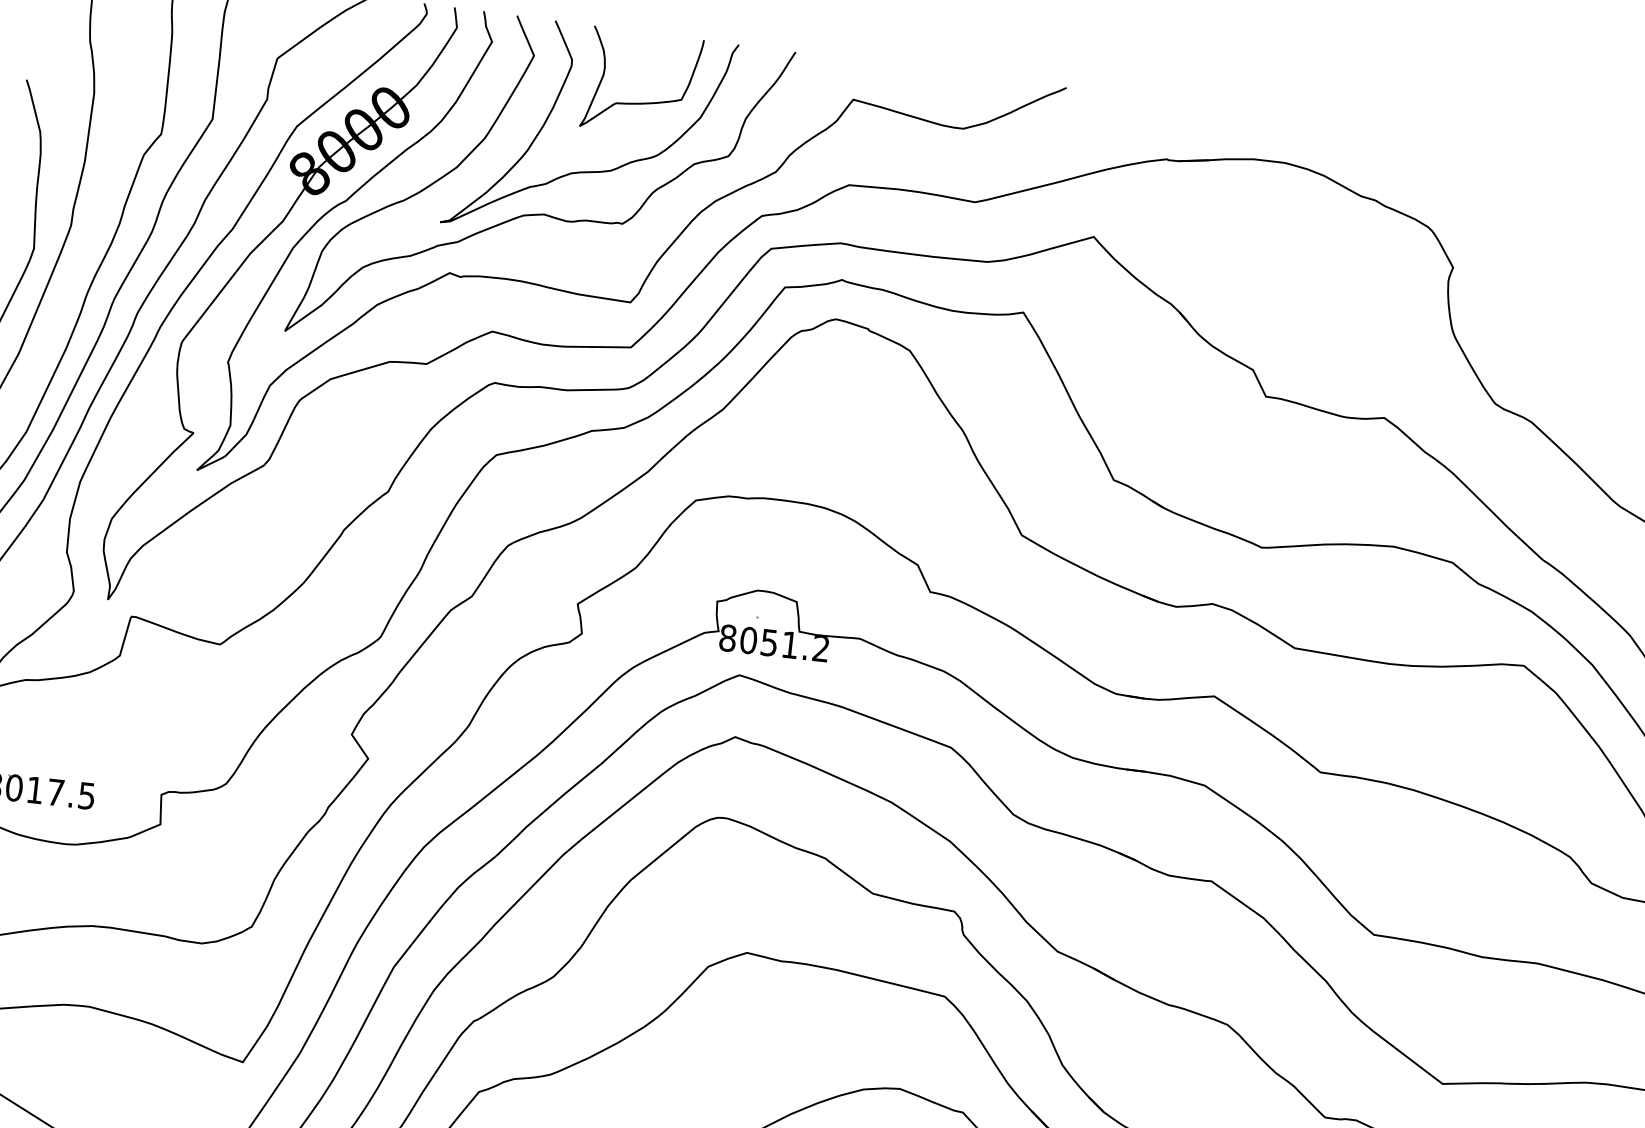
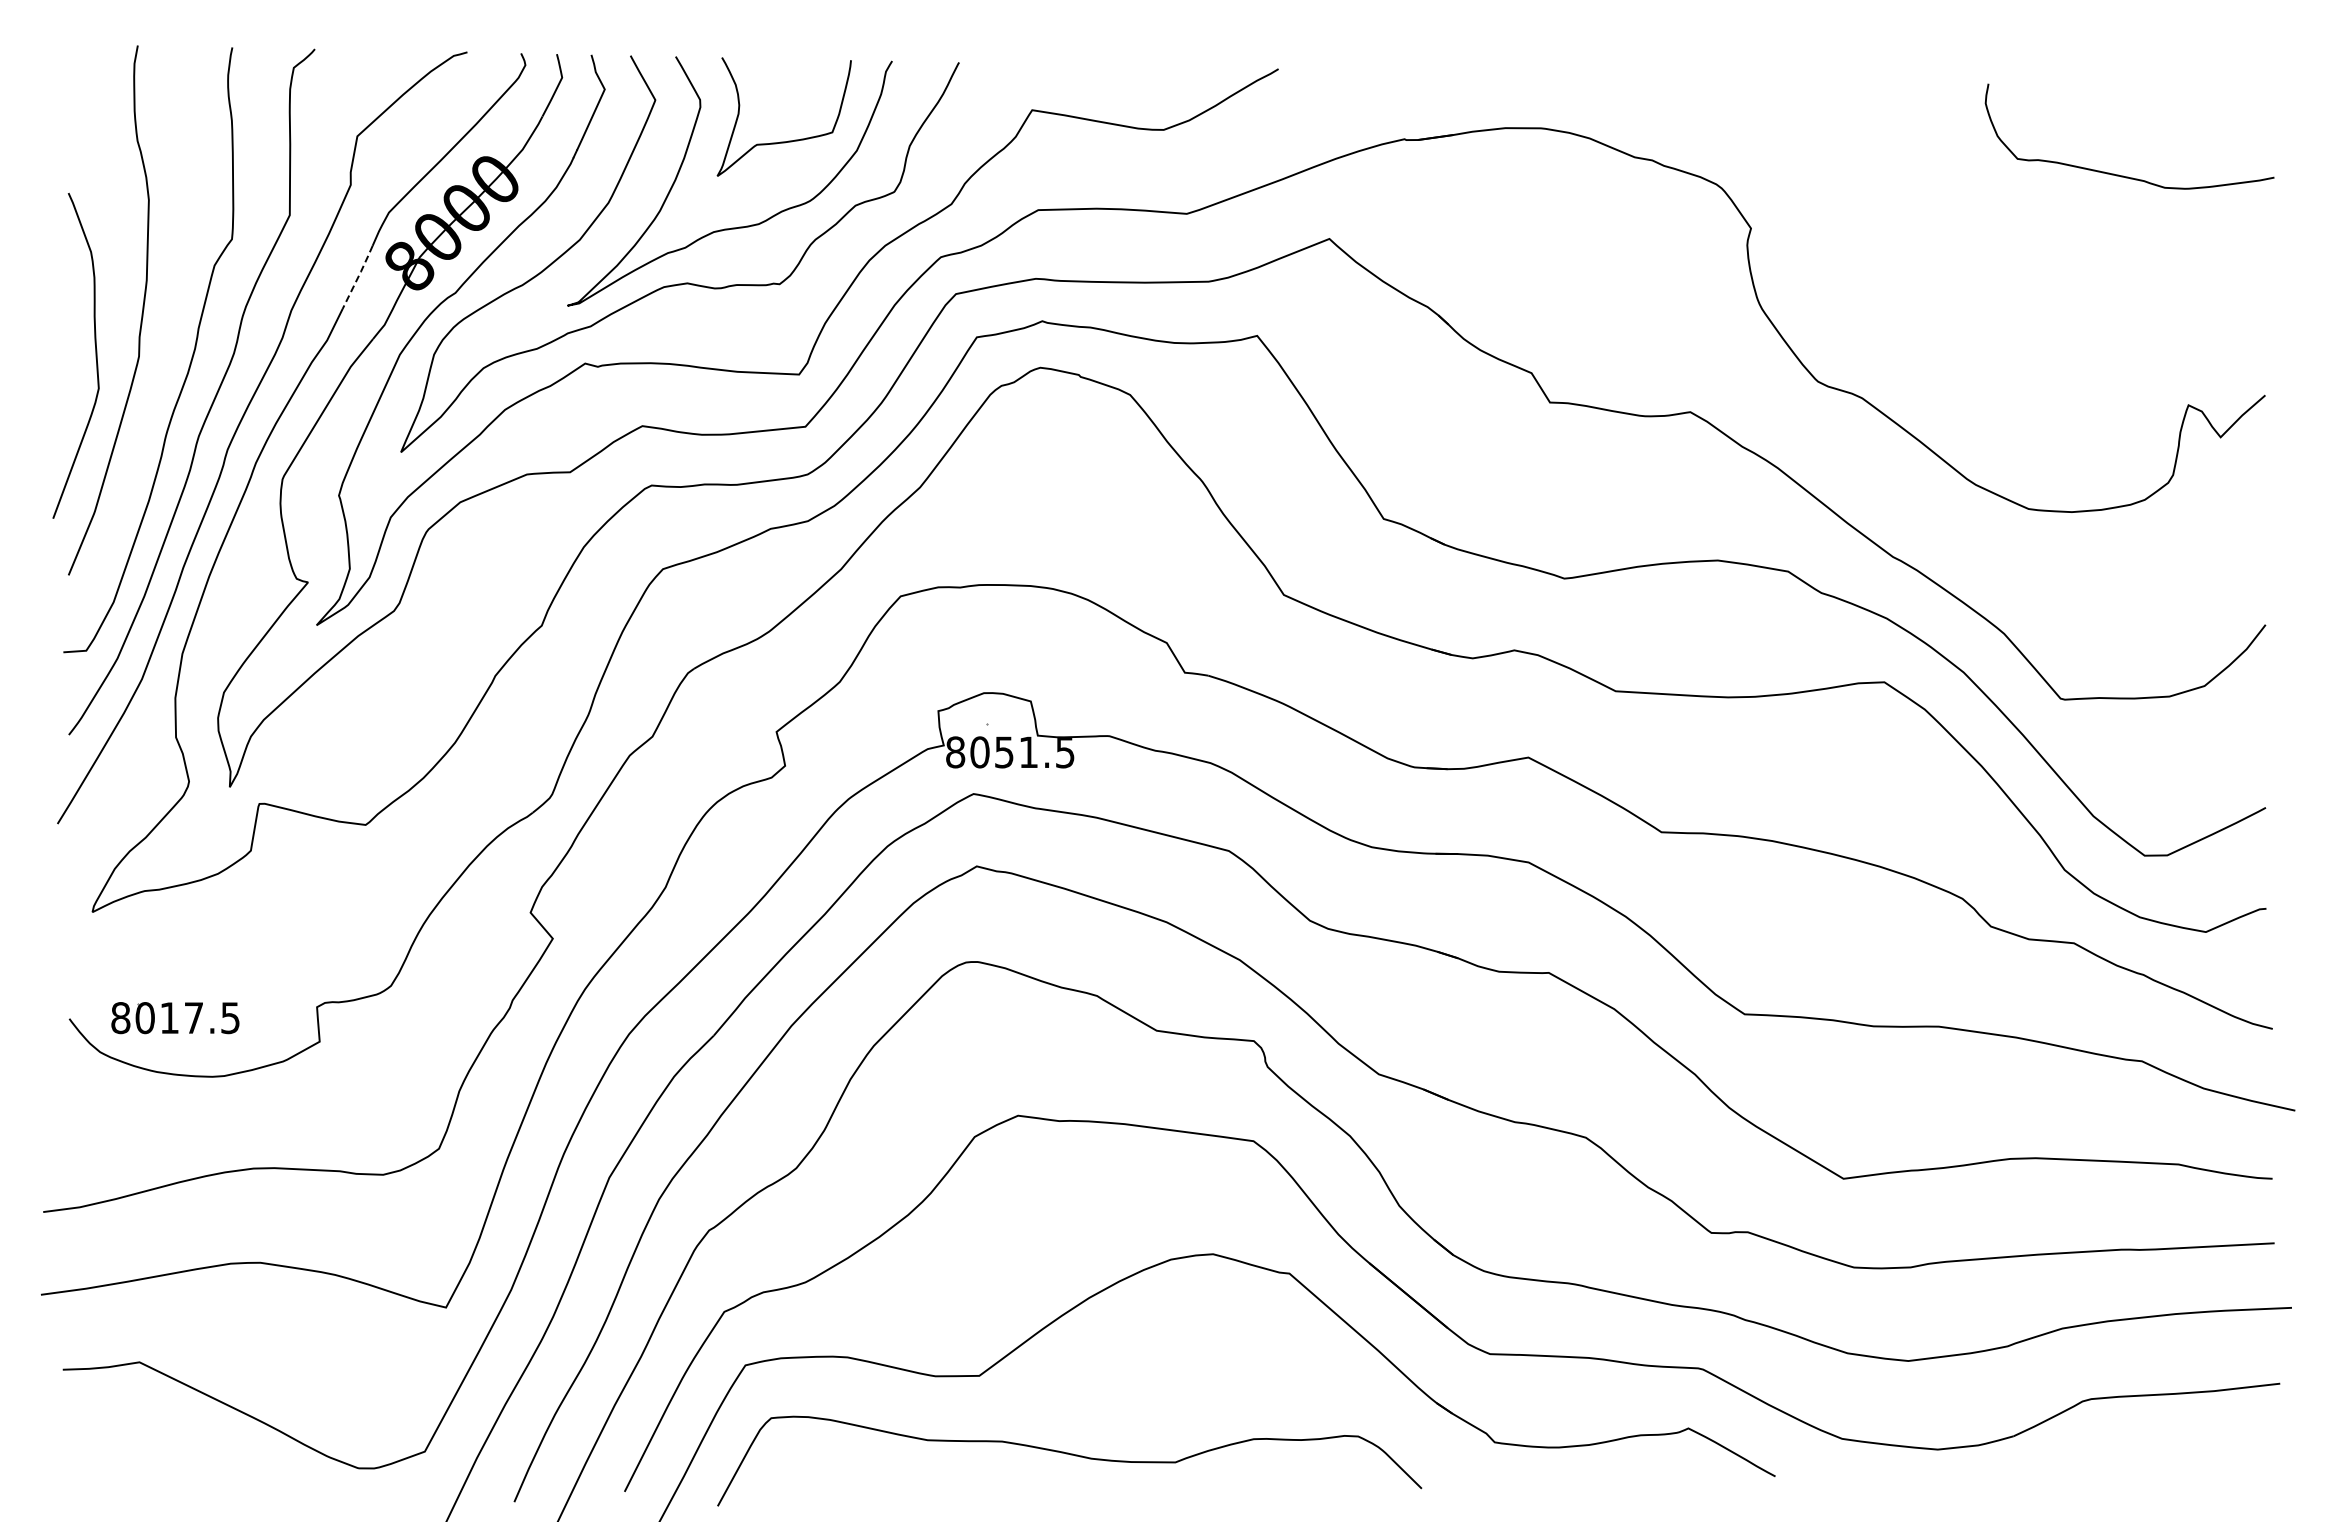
line: (265, 177) -> (358, 276), solid -> dashed
text: (821, 648) -> (1065, 752), 8051.2 -> 8051.5

